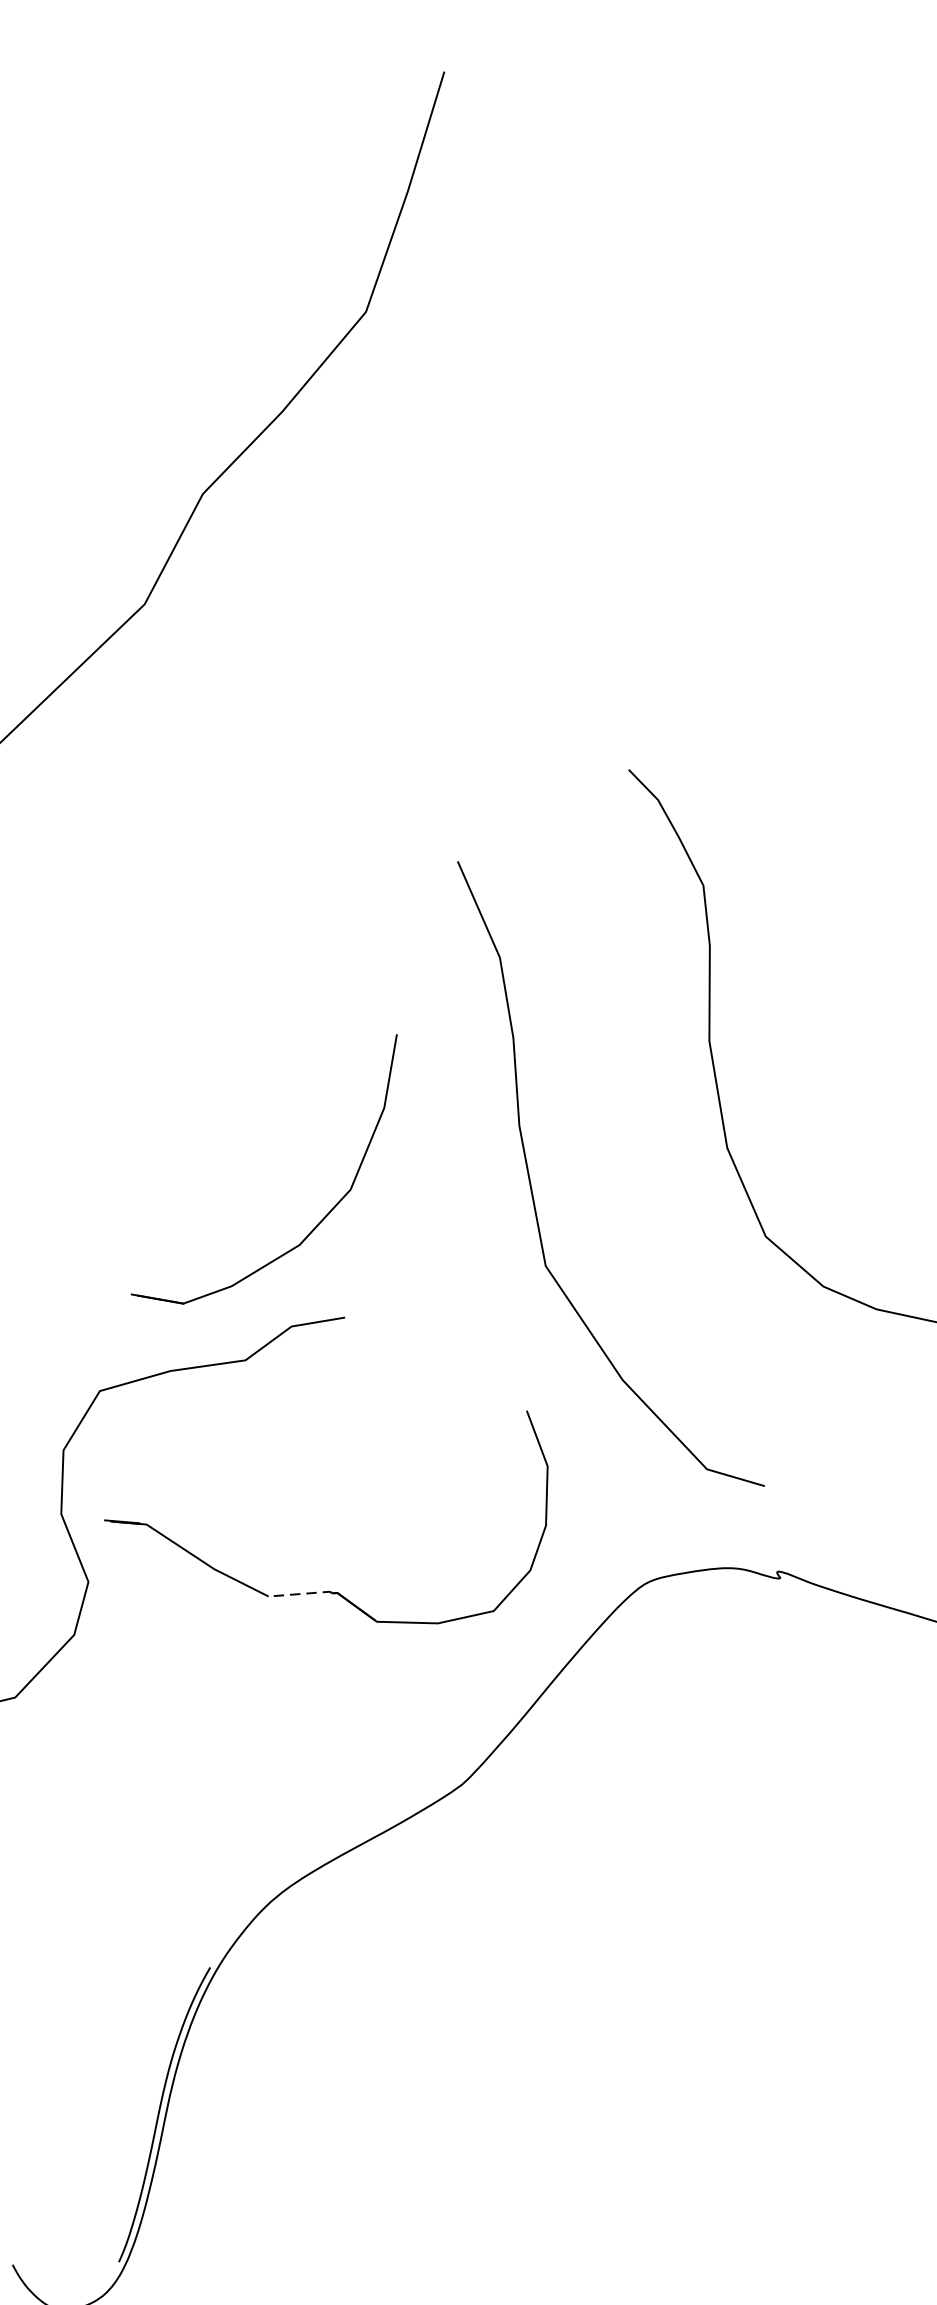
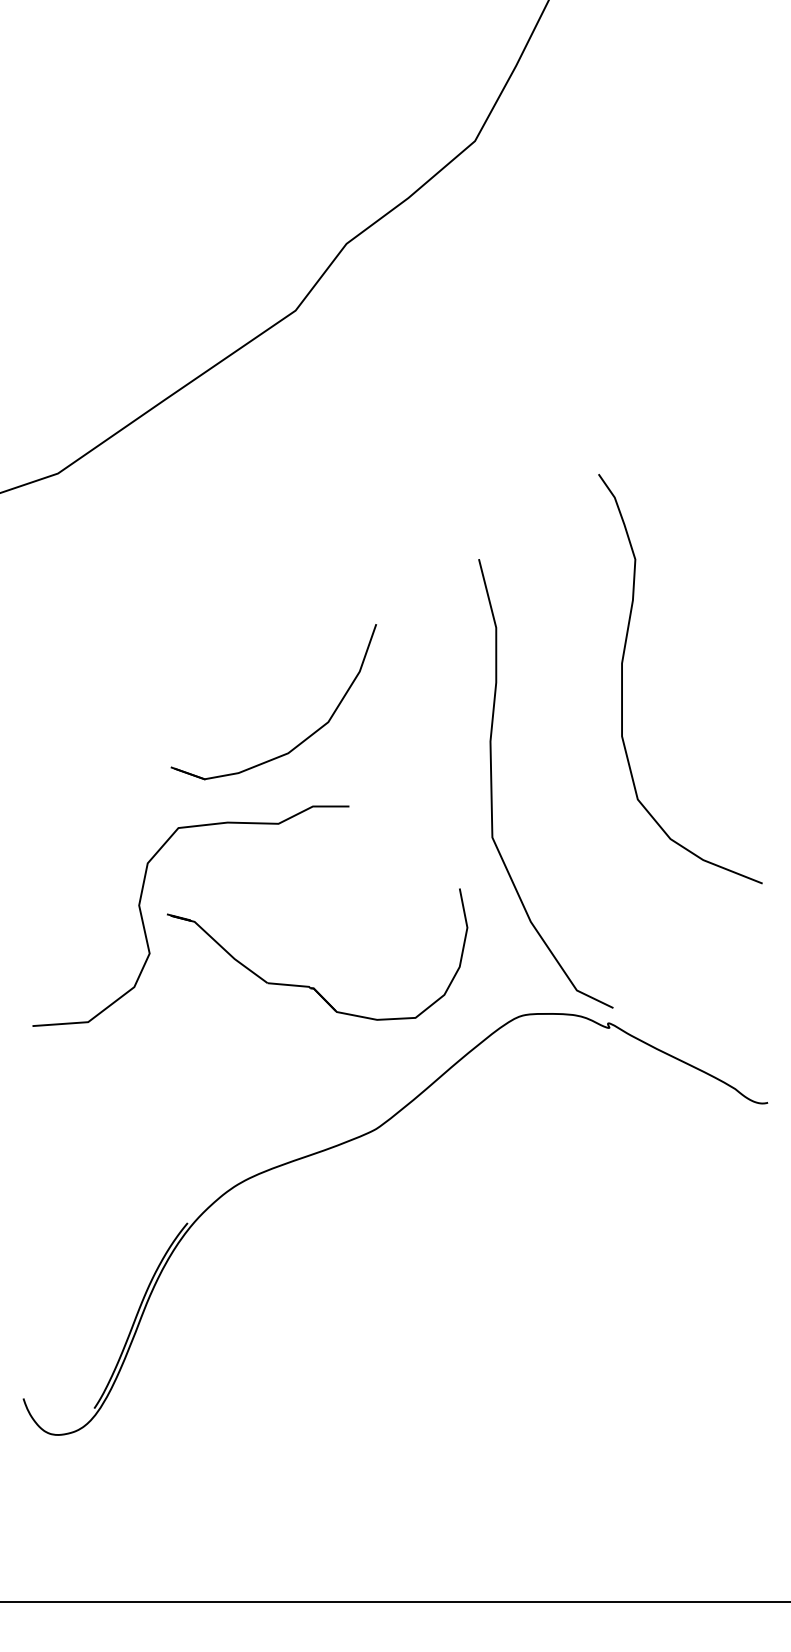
curve: (532, 1186) -> (492, 783), moved
part: (316, 1224) -> (301, 741), moved
line: (302, 1594) -> (290, 985), dashed -> solid

